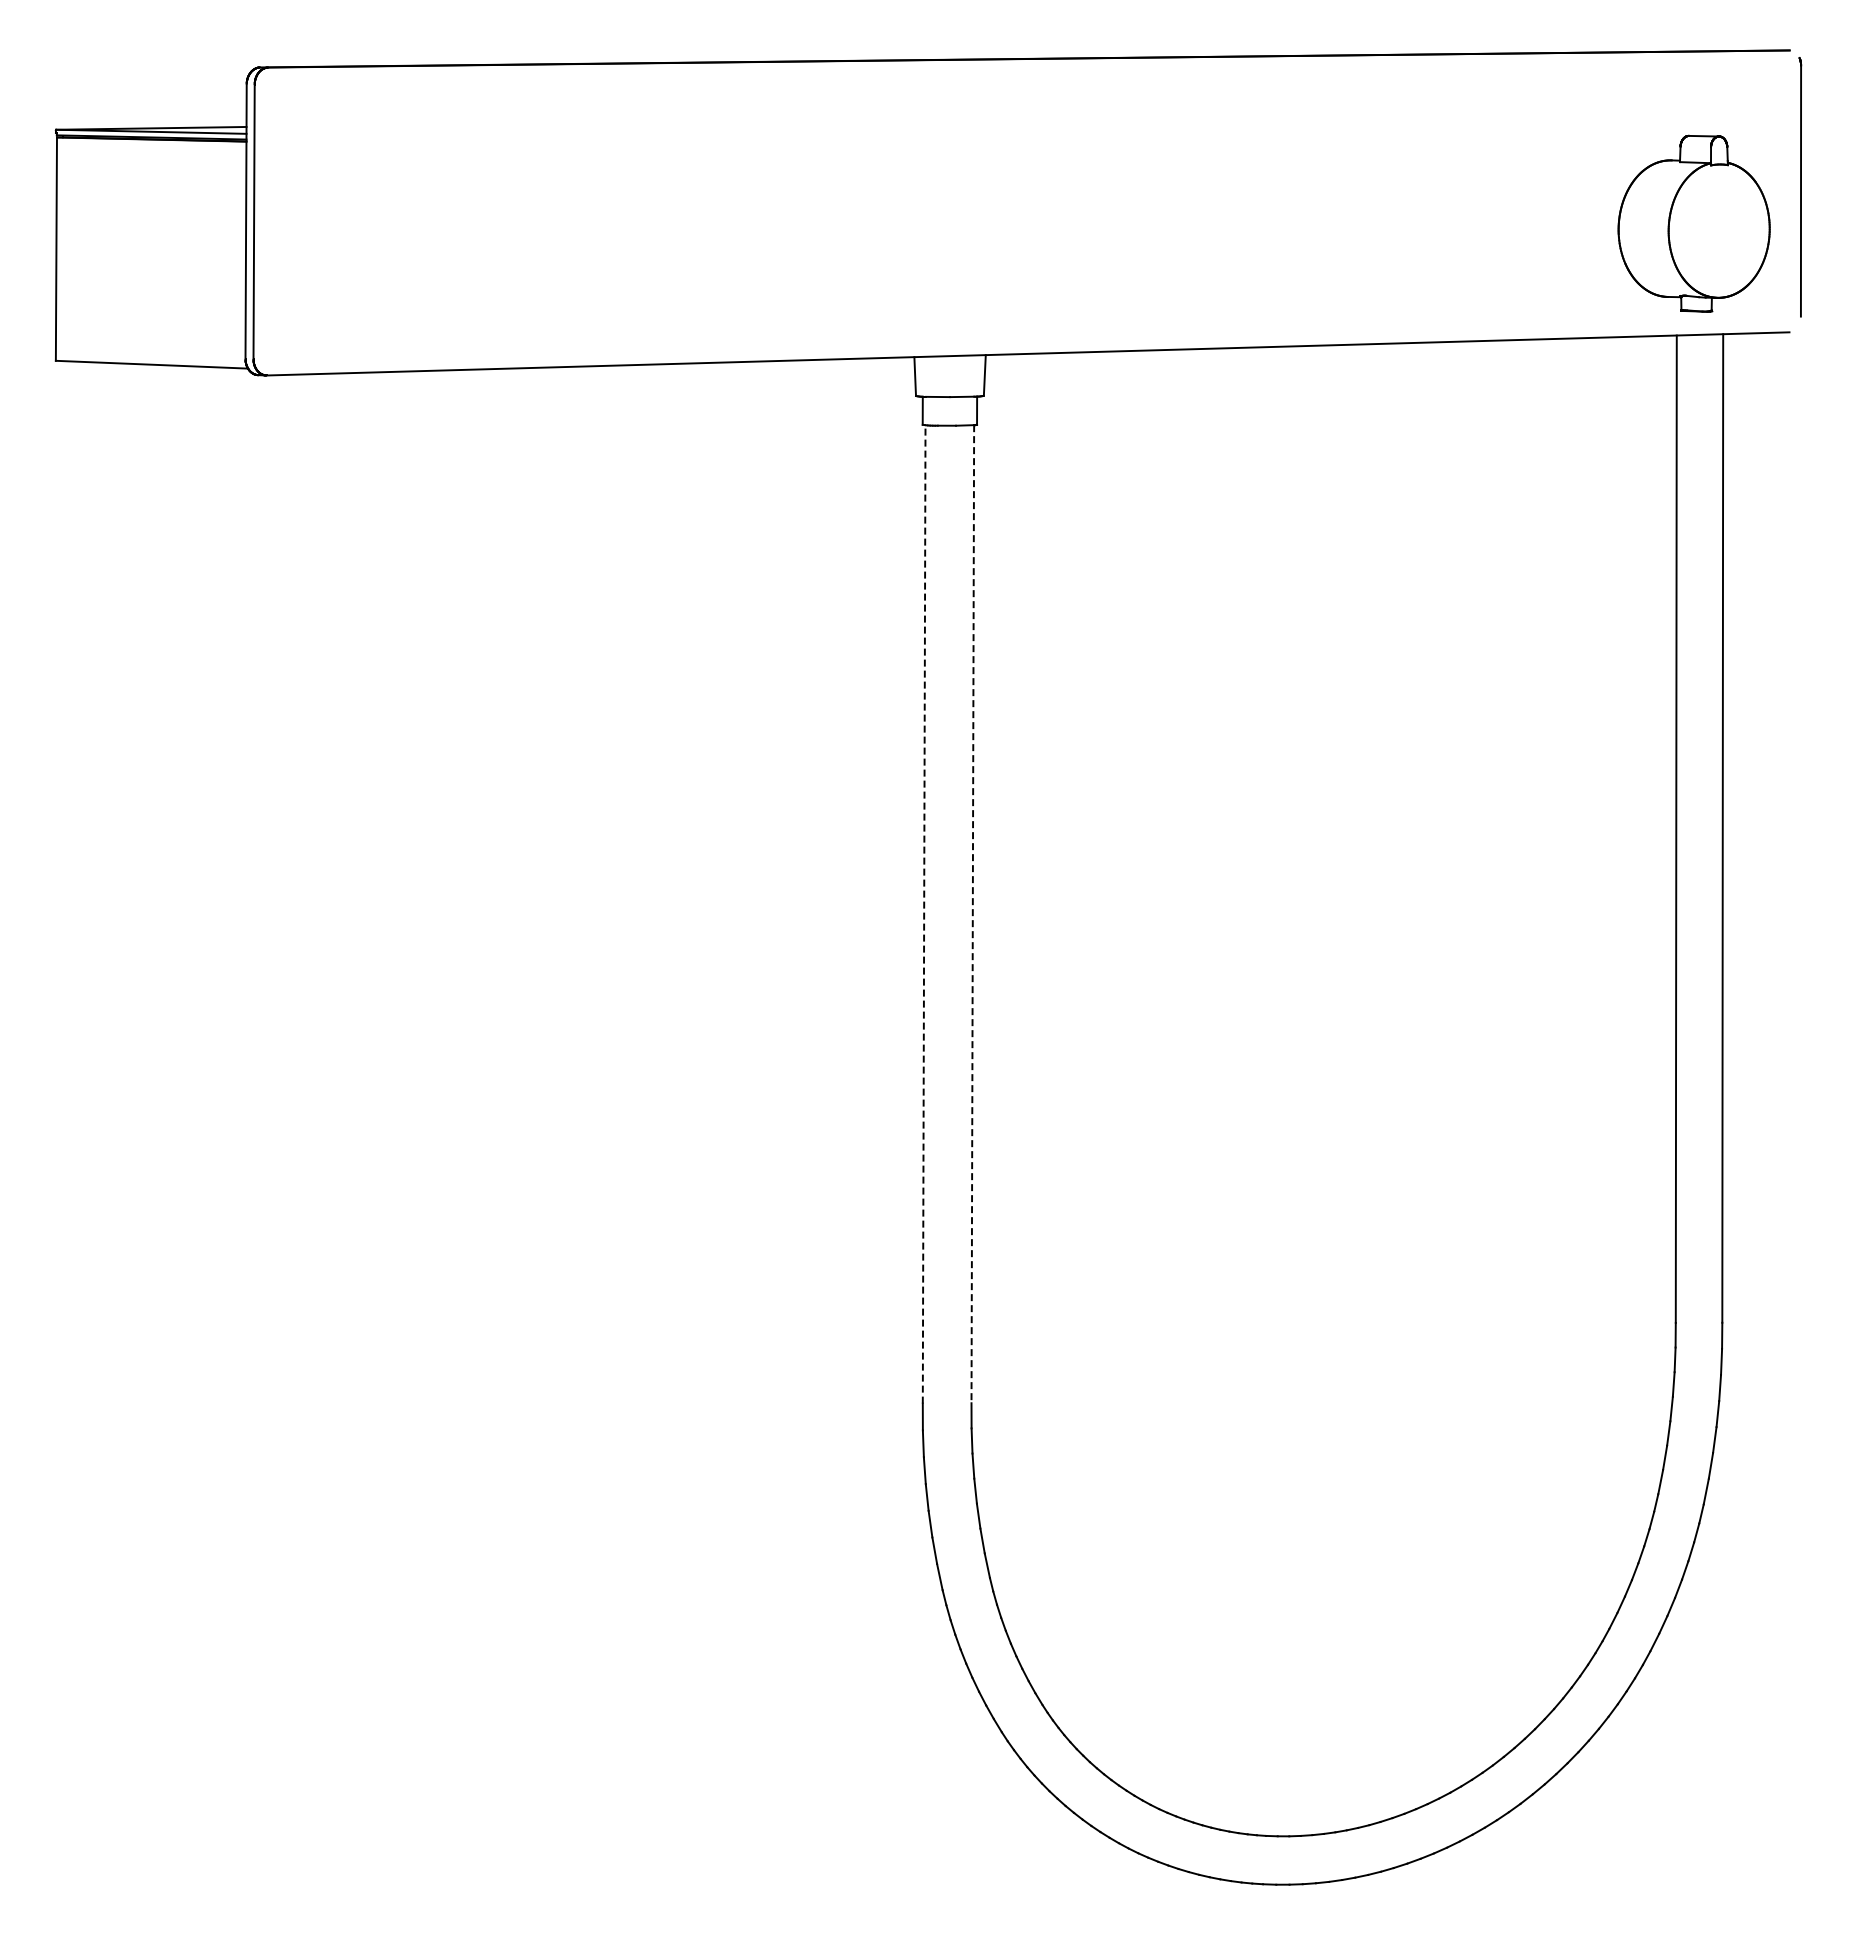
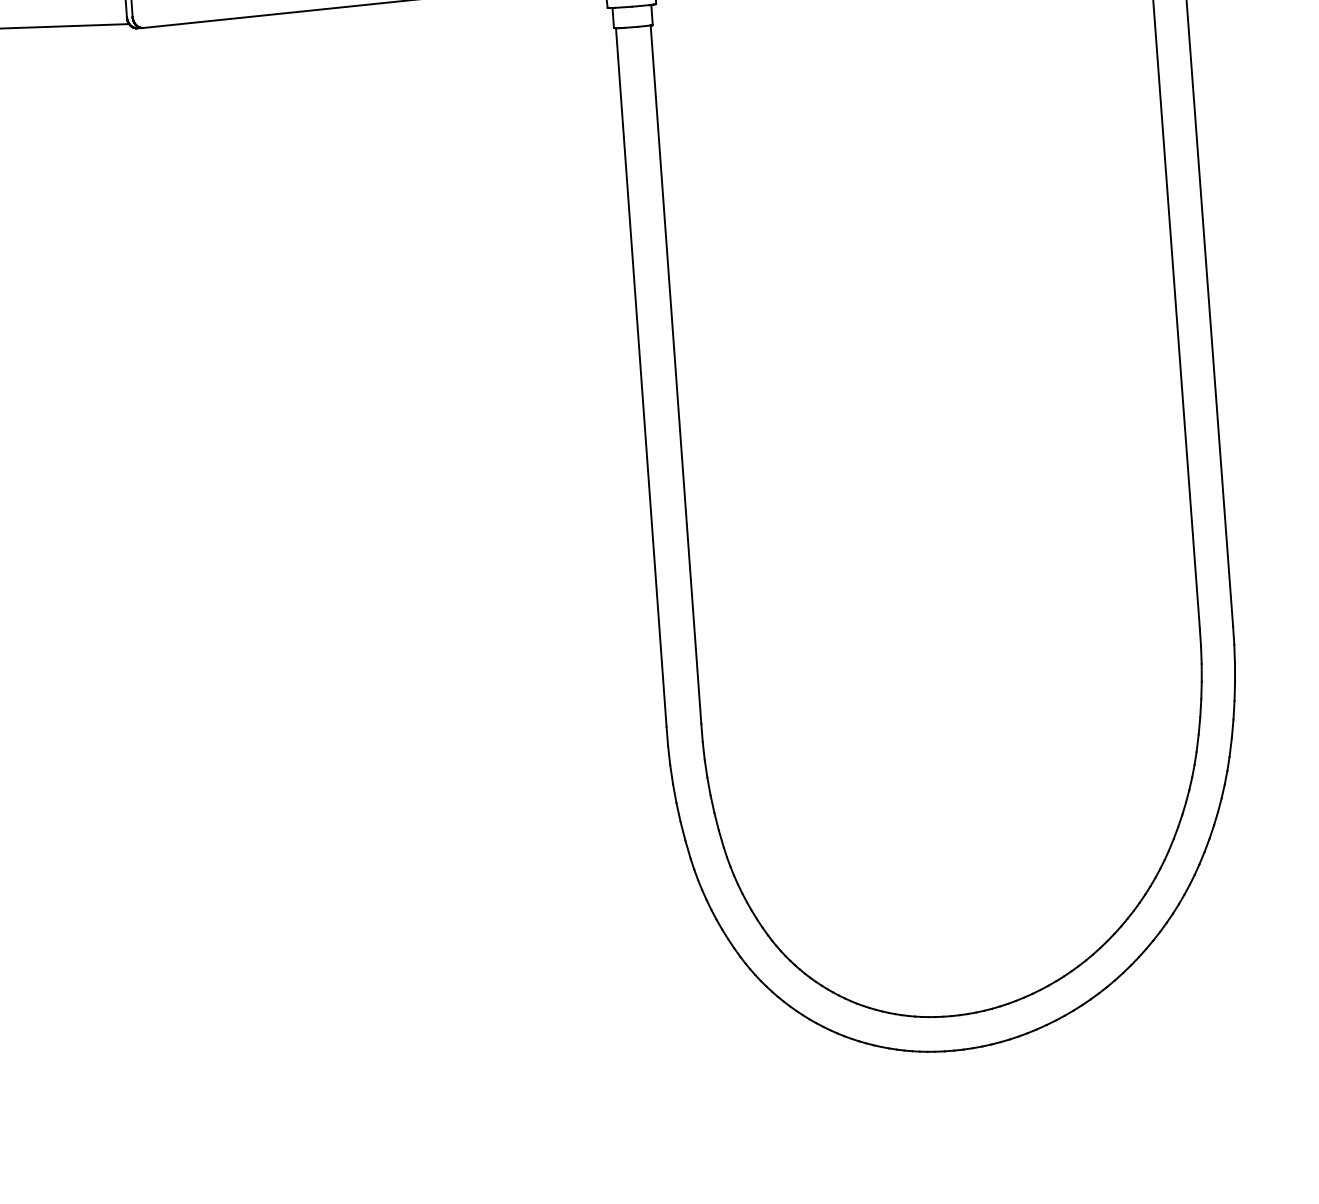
line: (924, 913) -> (641, 376), dashed -> solid
line: (972, 914) -> (675, 374), dashed -> solid

